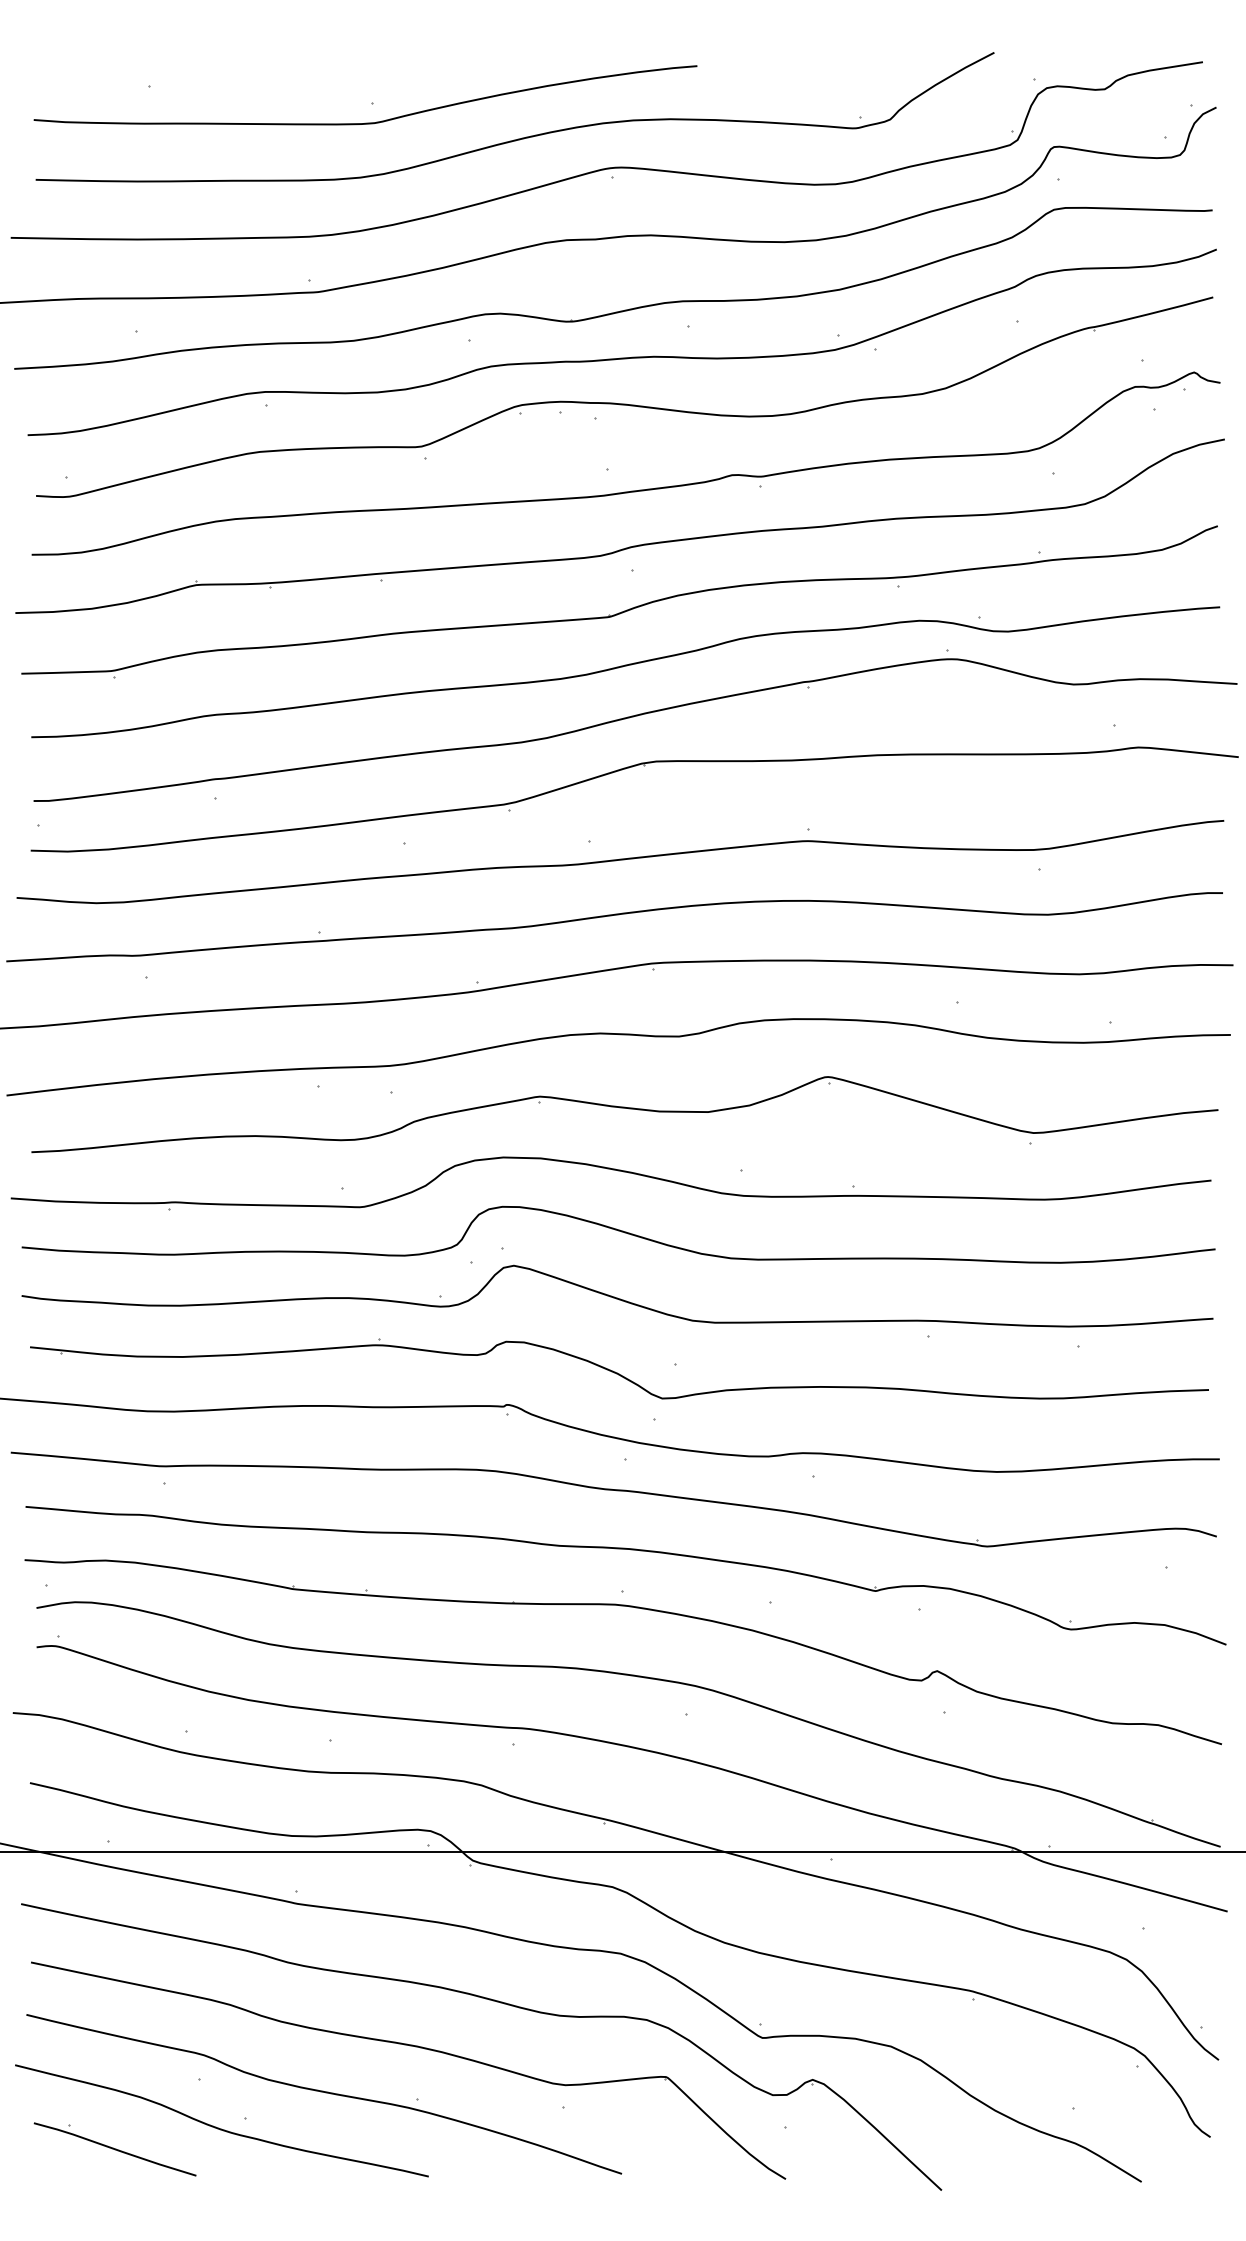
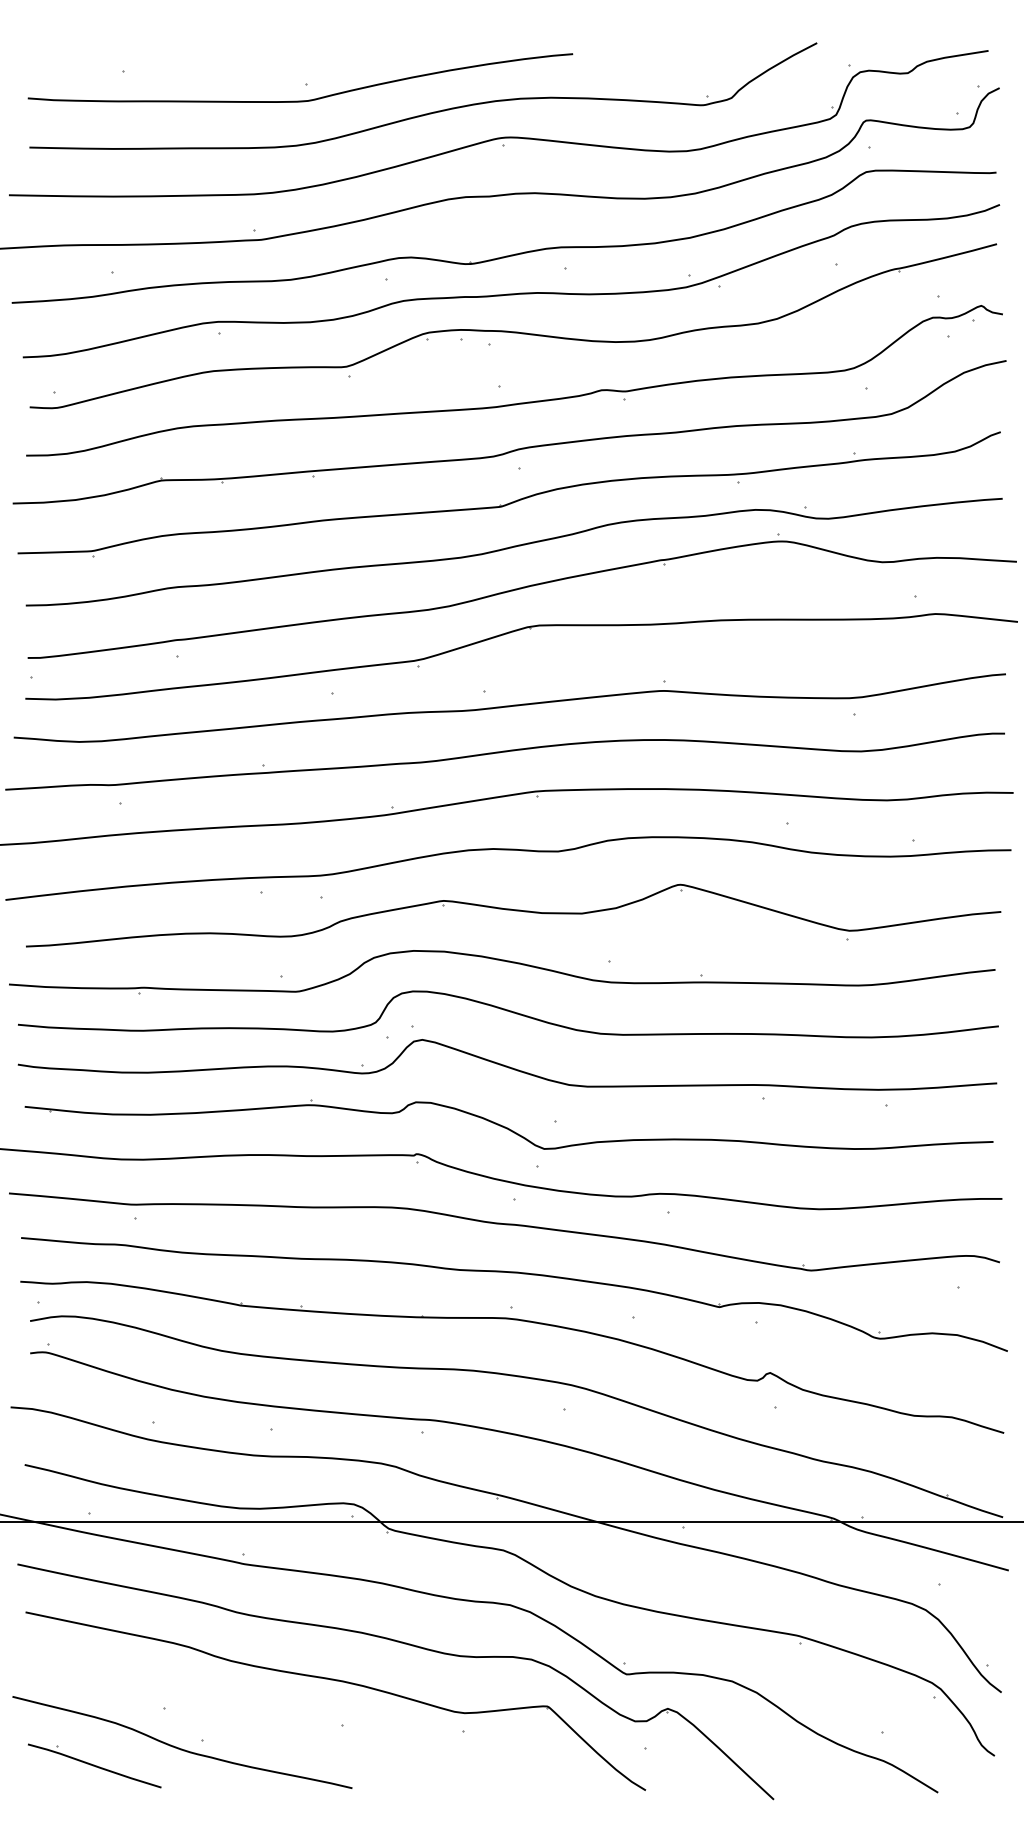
curve: (325, 2093) -> (267, 1720), removed

